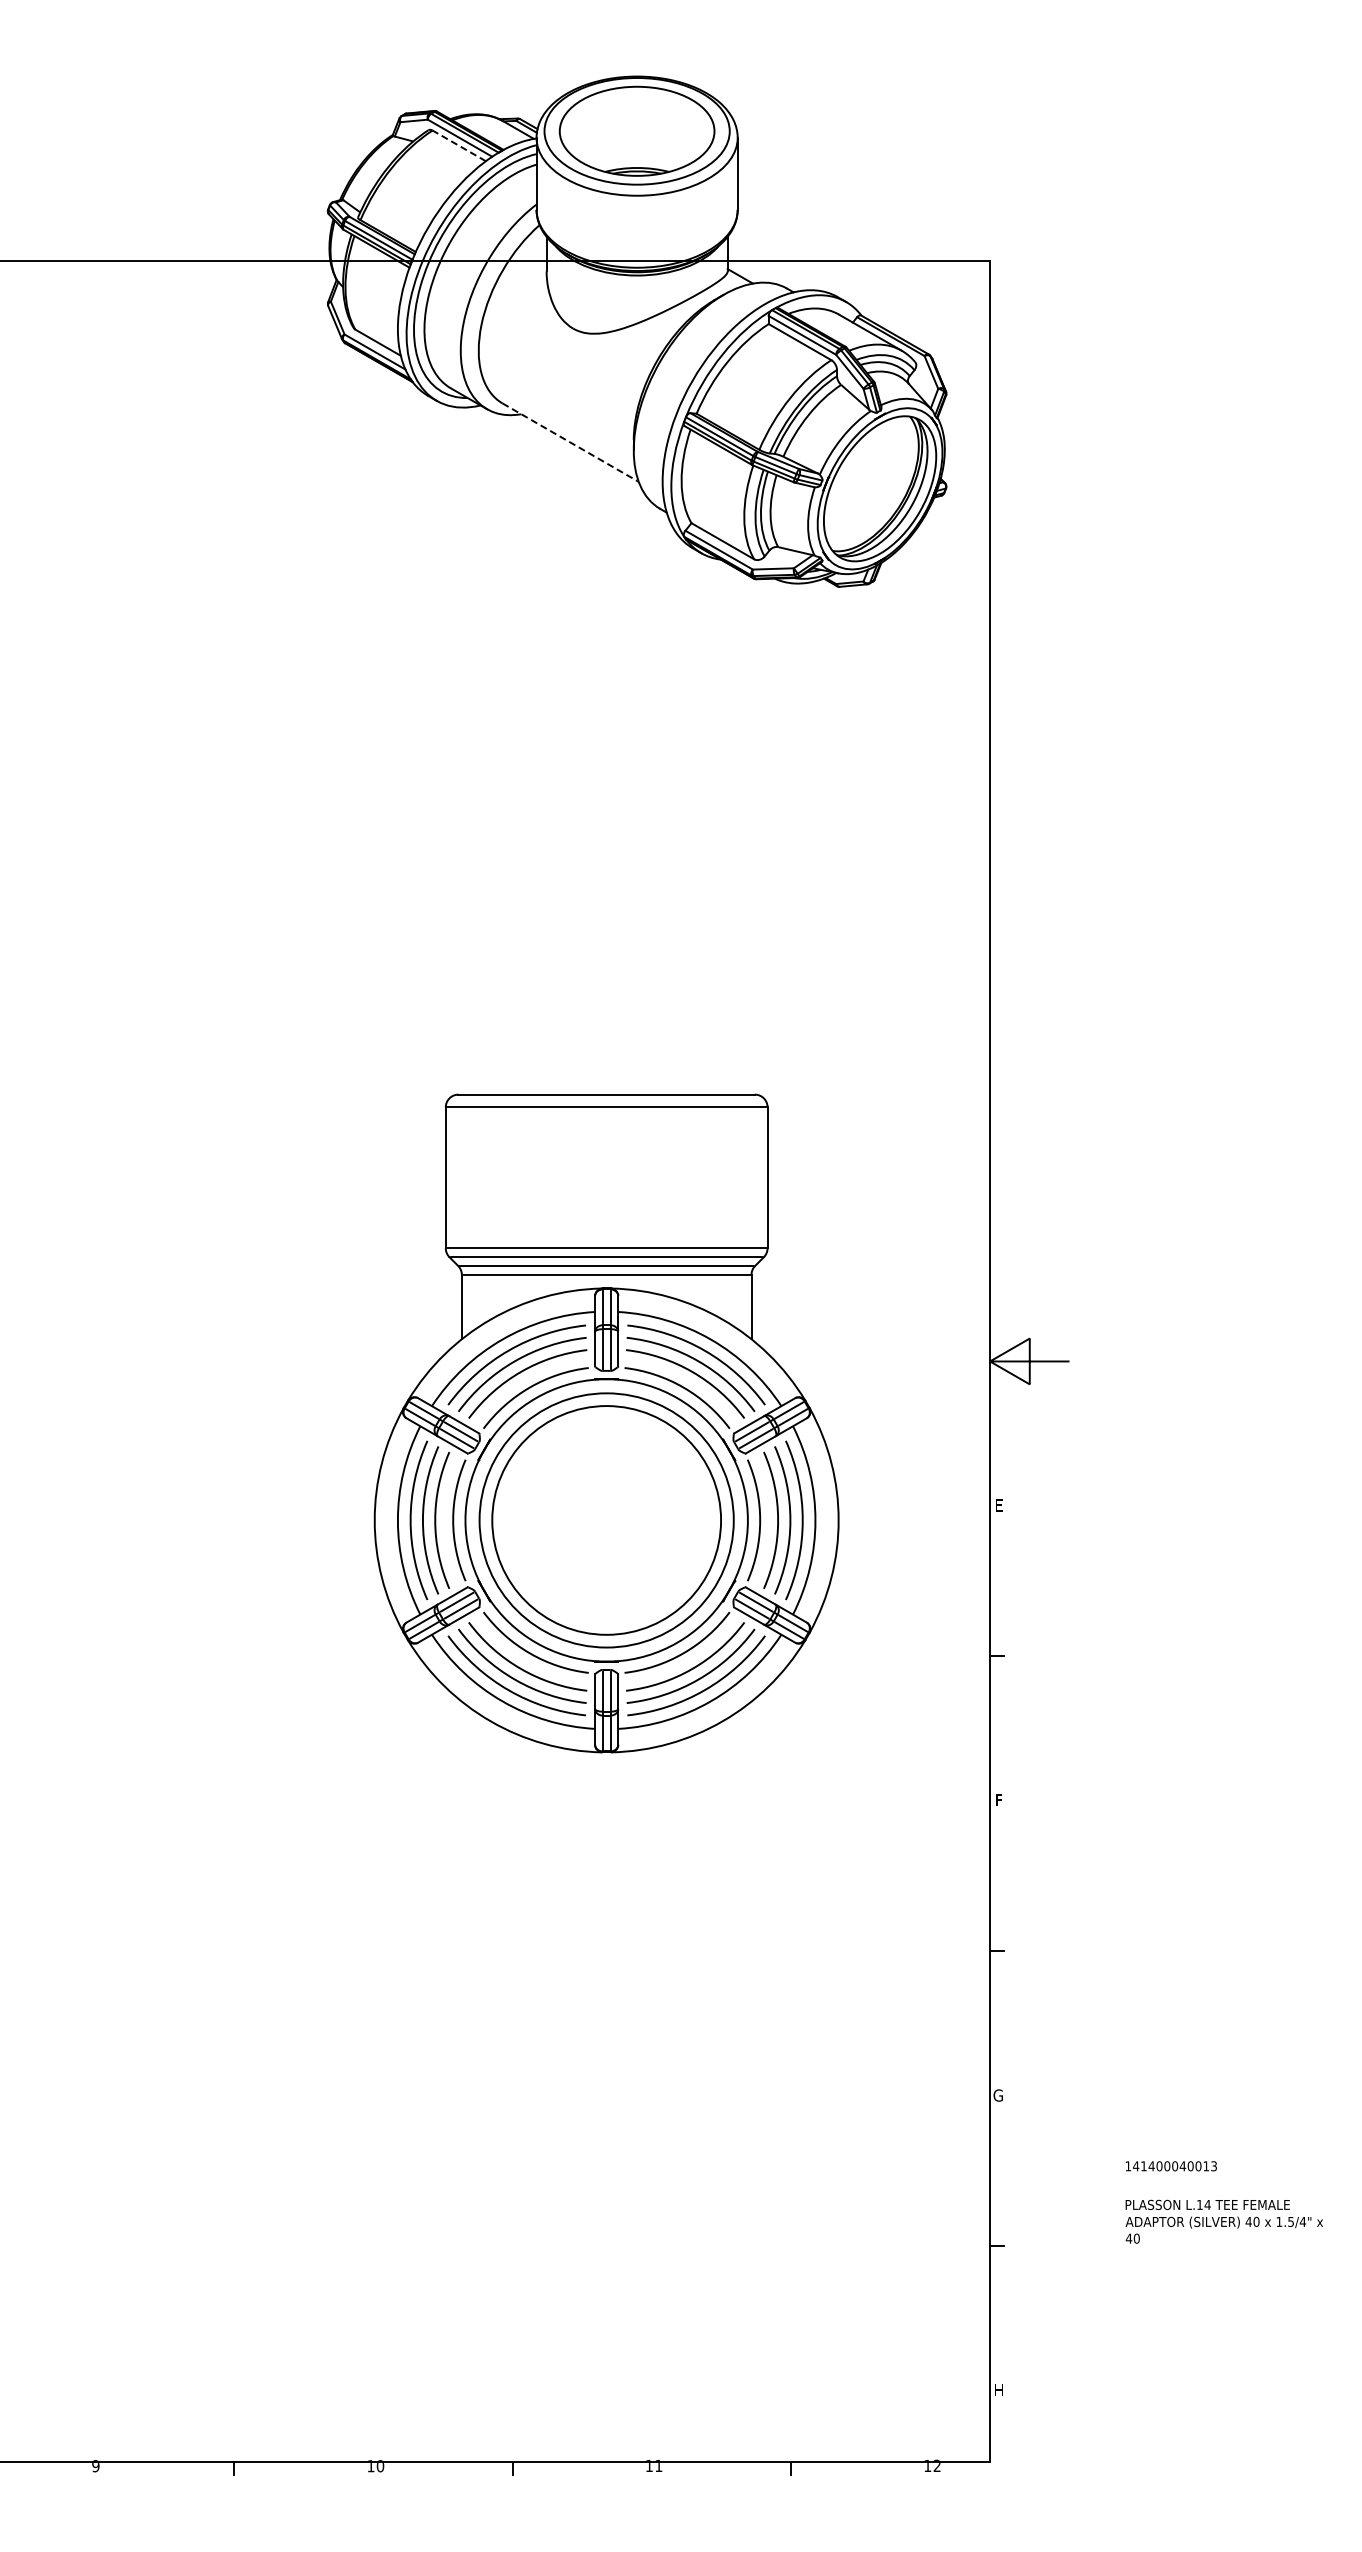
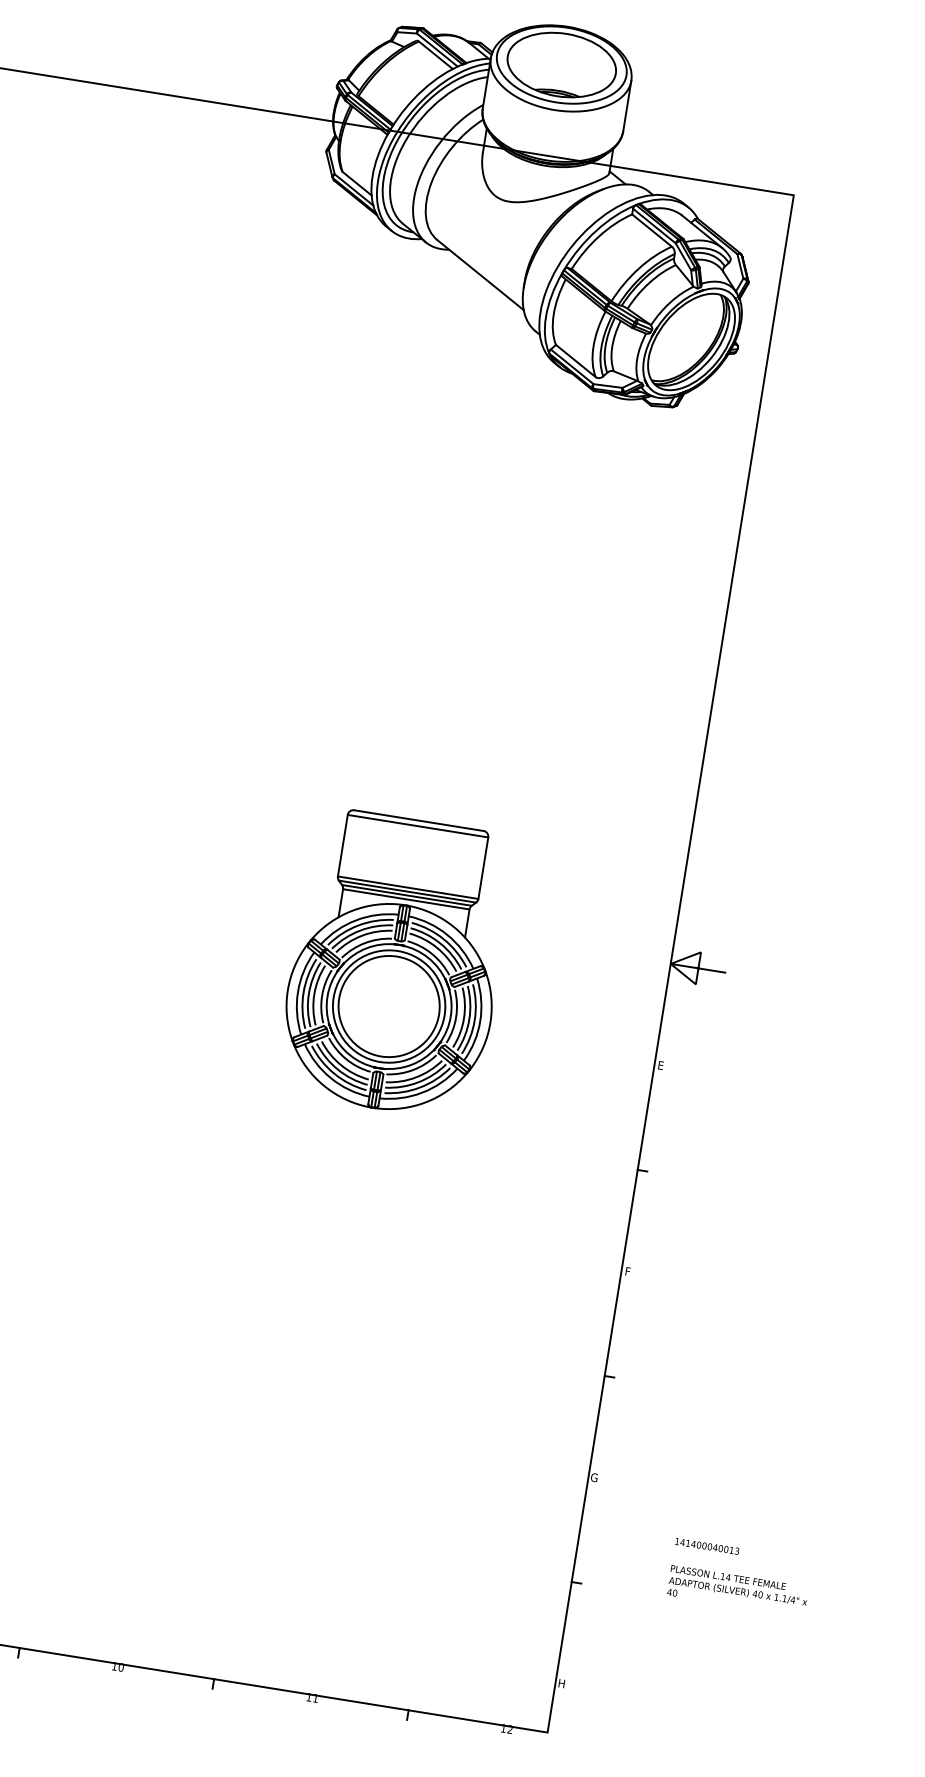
line: (459, 145) -> (436, 55), dashed -> solid
line: (570, 442) -> (480, 274), dashed -> solid
part: (606, 1422) -> (395, 963), size x0.62
text: (1290, 2221) -> (784, 1598), 1.5/4" -> 1.1/4"

